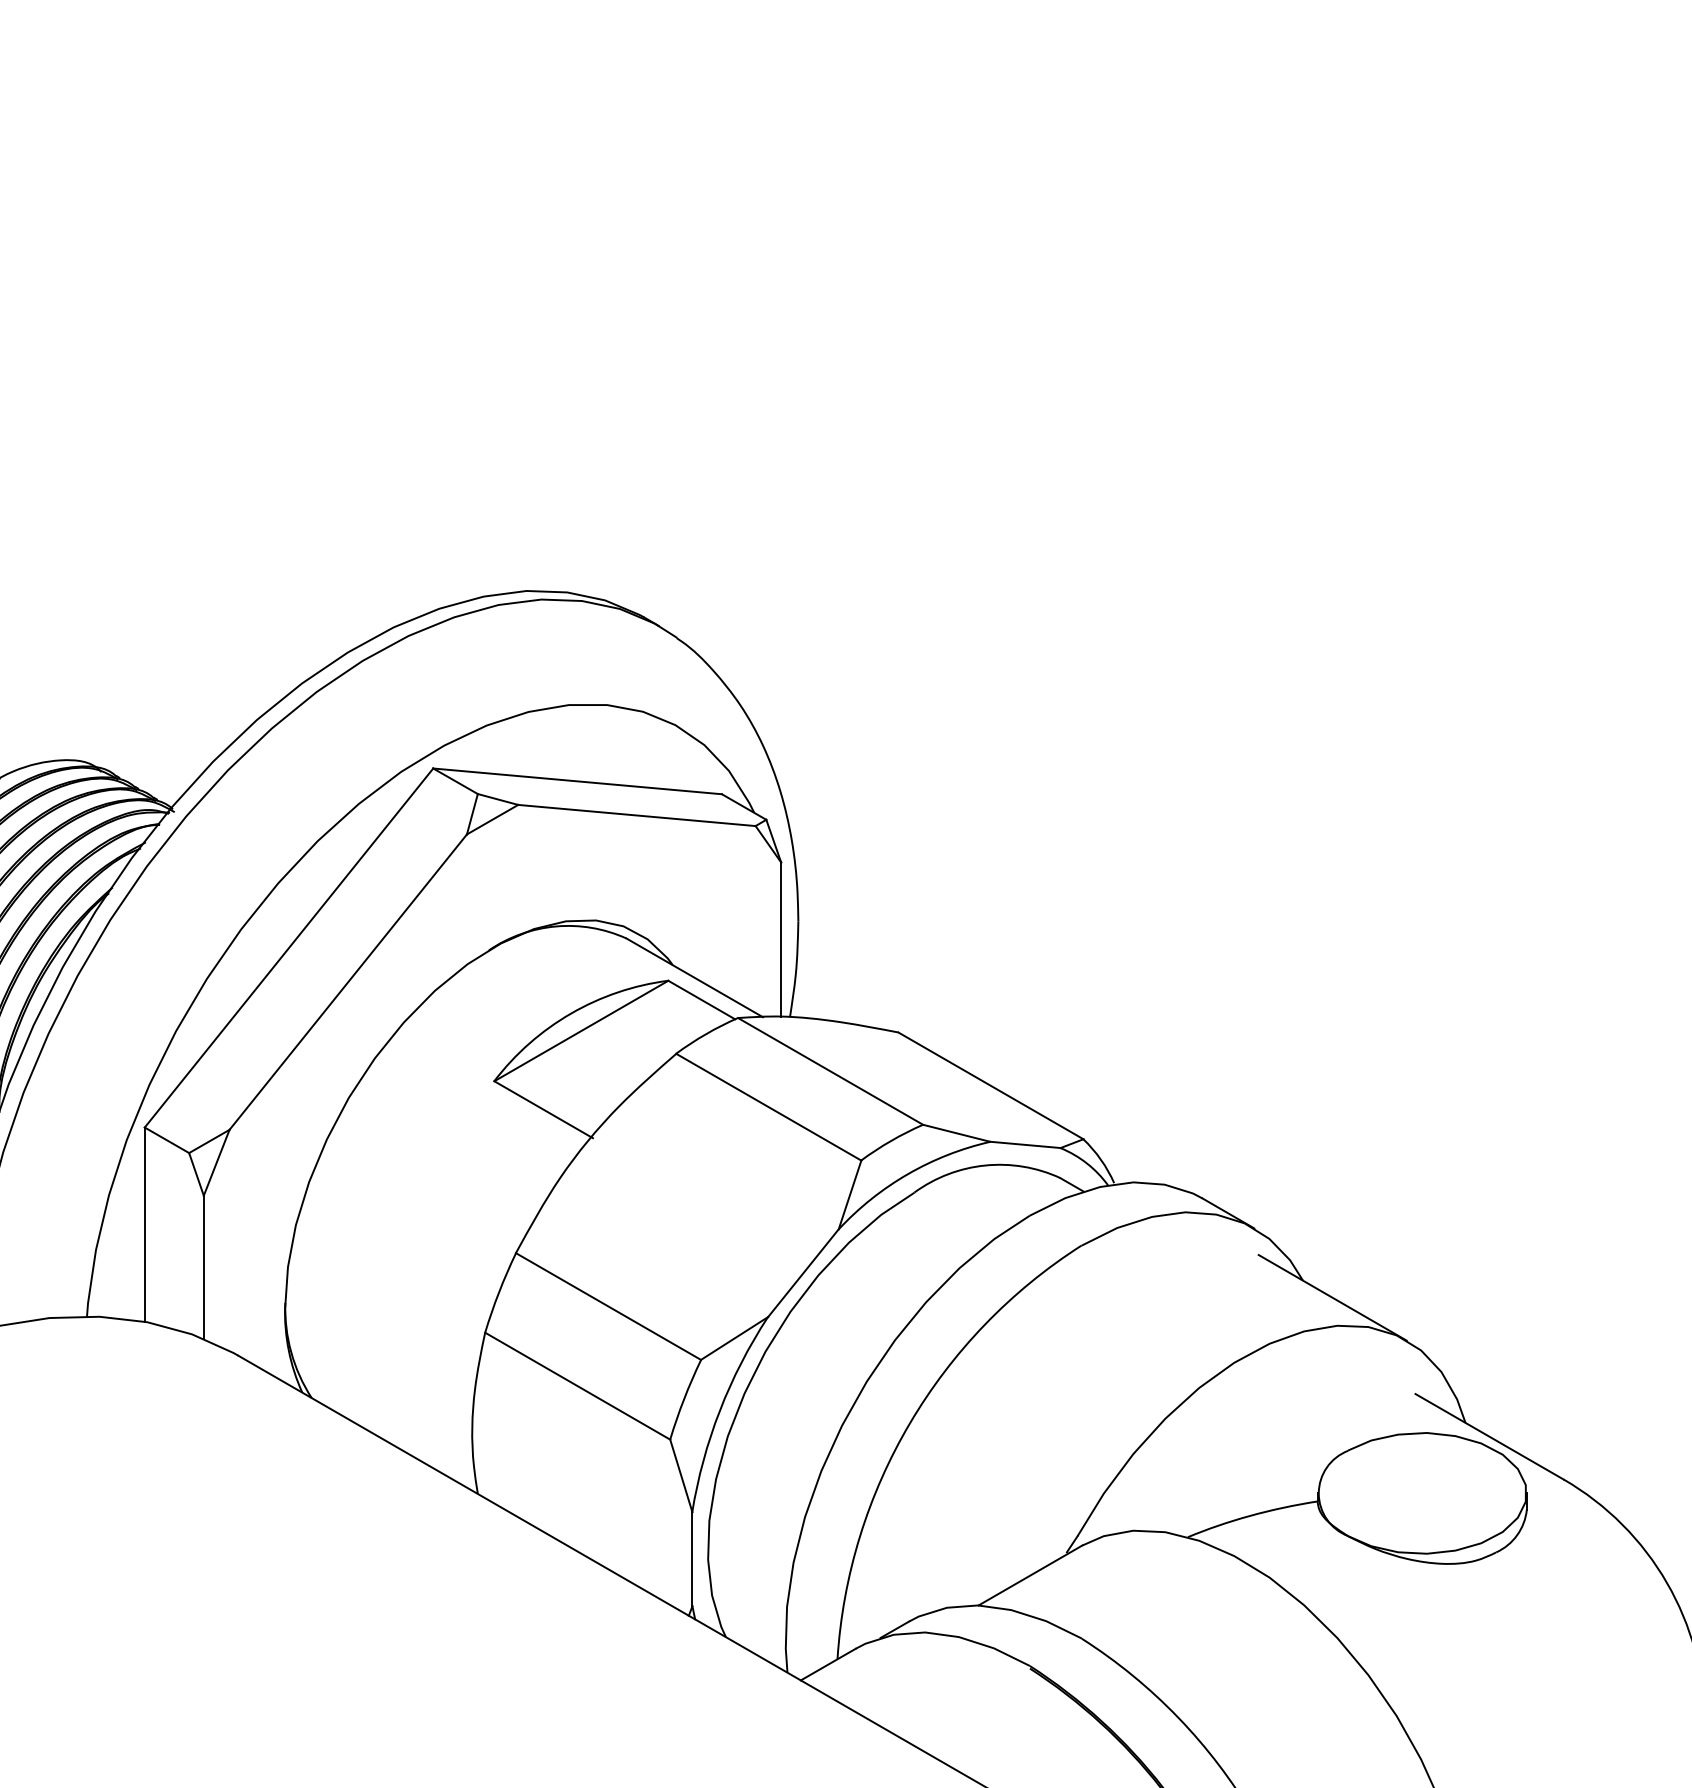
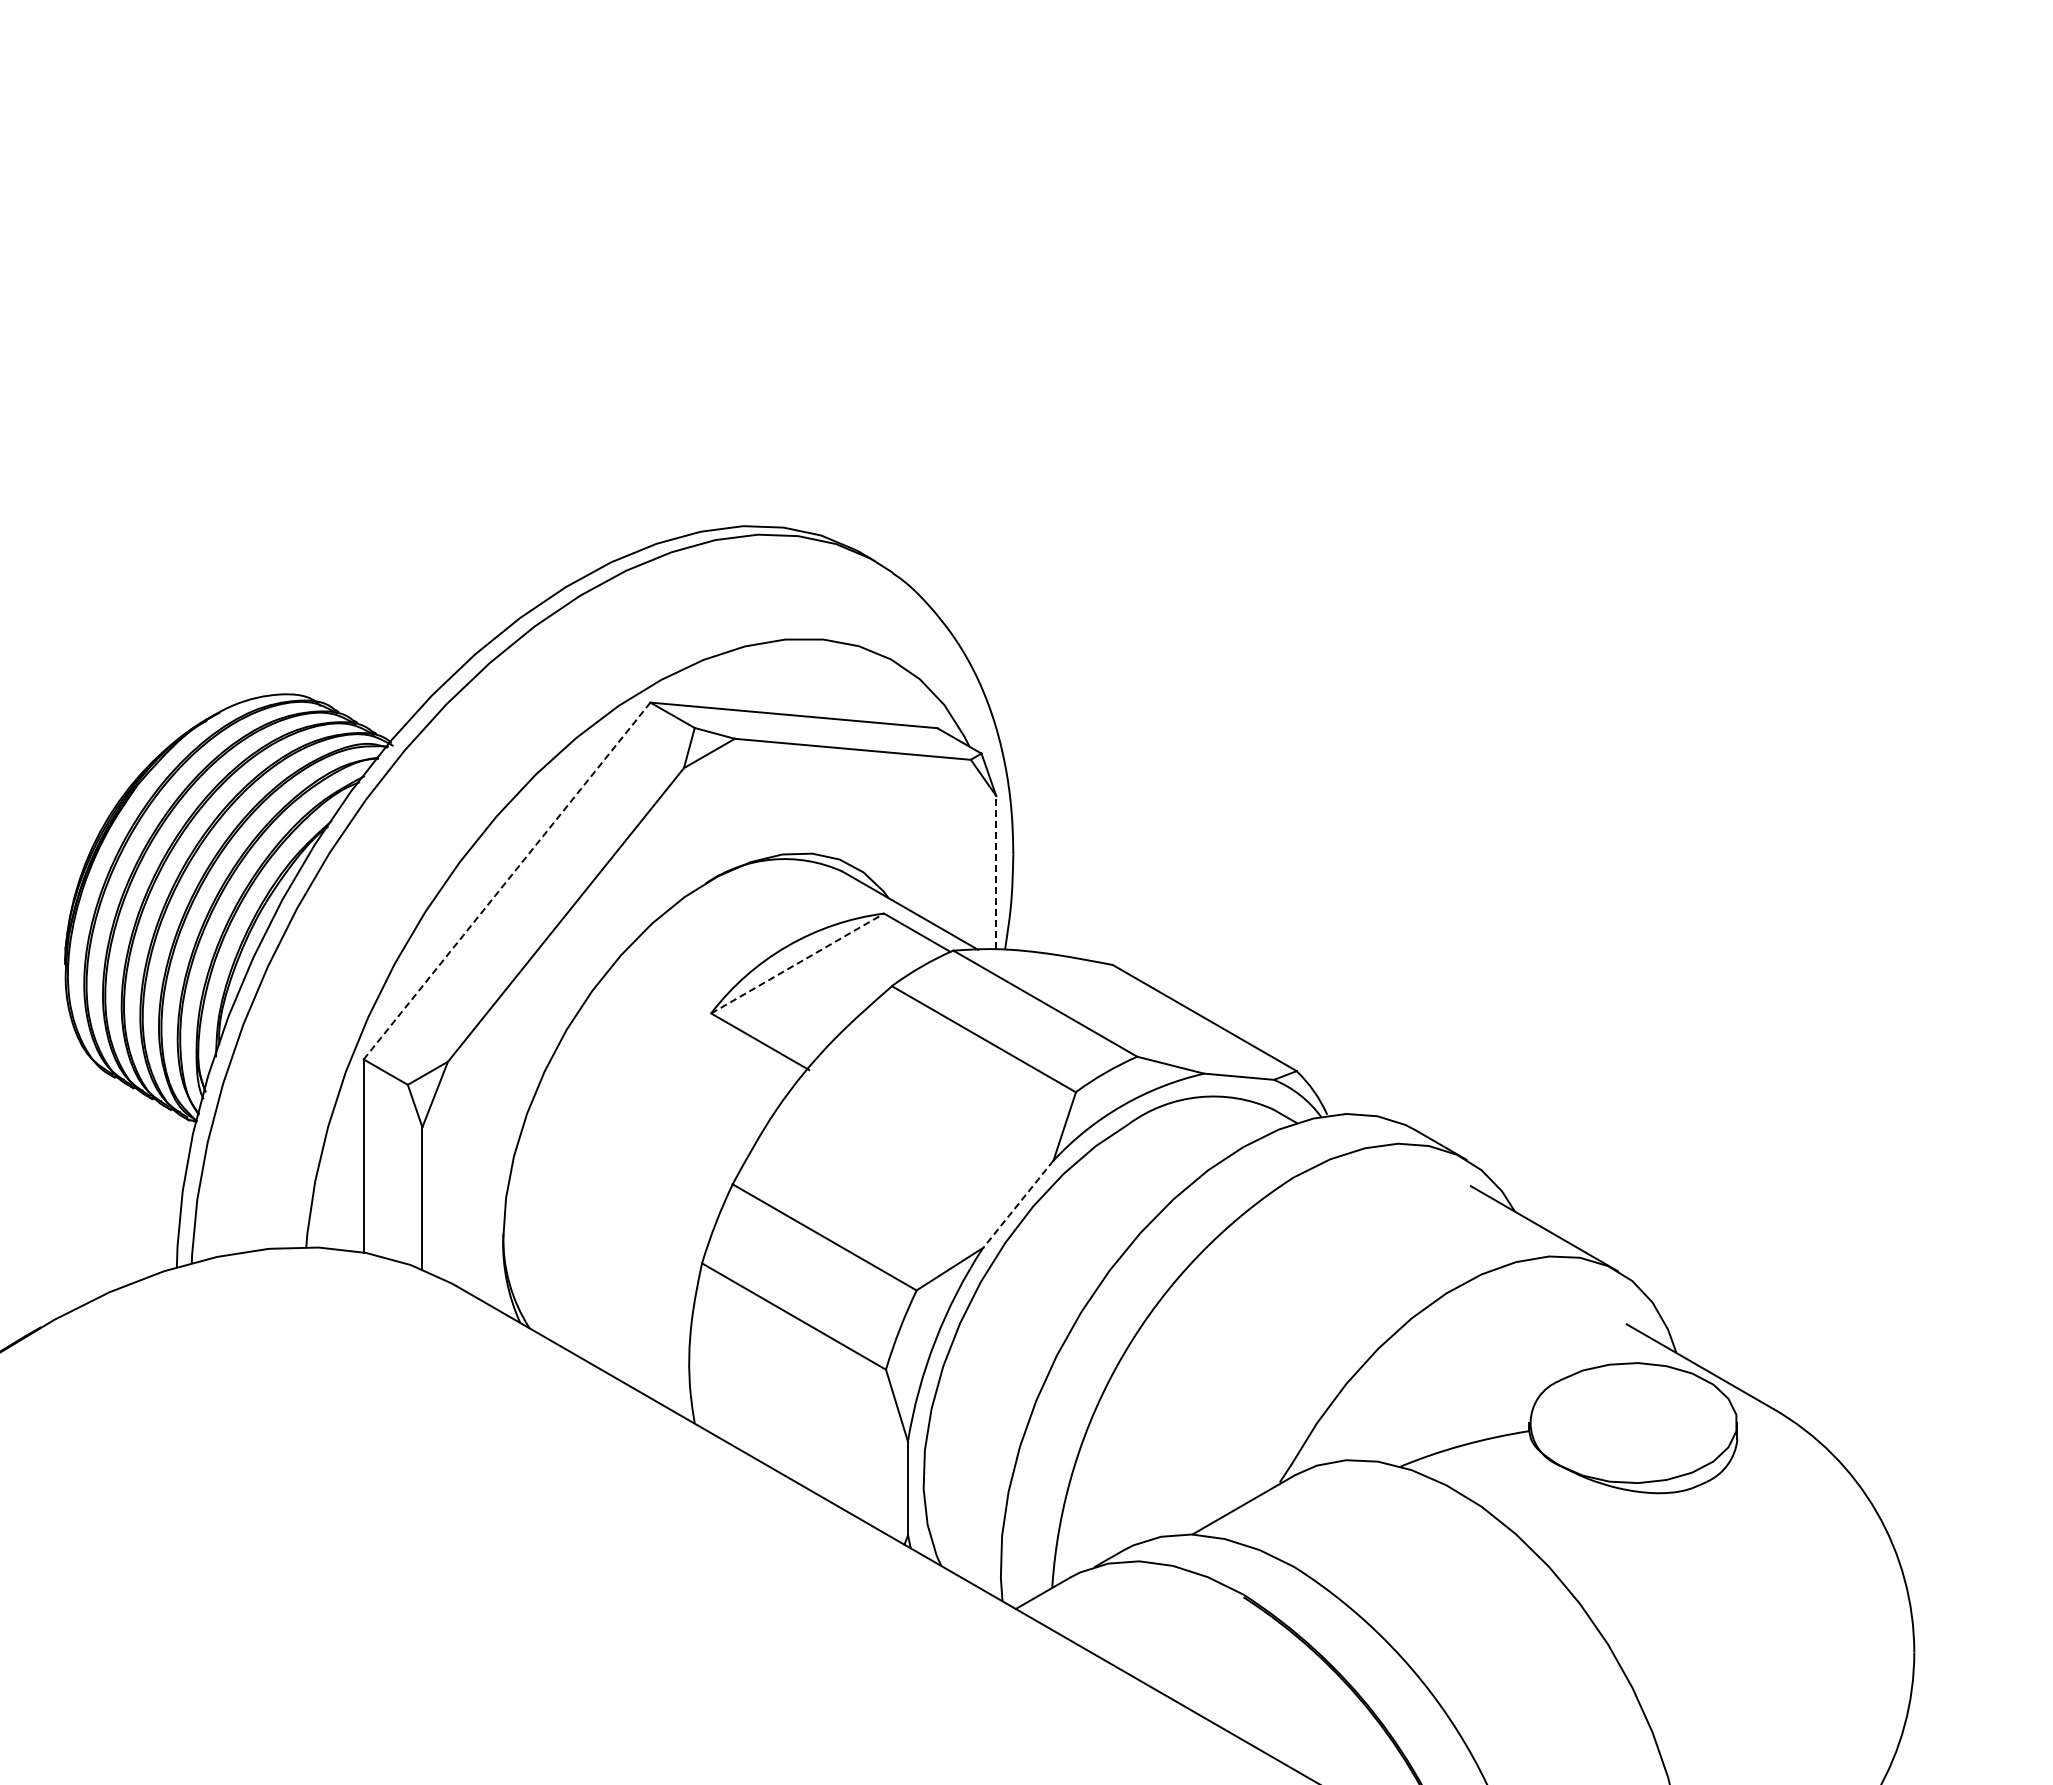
line: (781, 939) -> (996, 872), solid -> dashed
line: (289, 948) -> (507, 881), solid -> dashed
line: (581, 1030) -> (797, 963), solid -> dashed
line: (803, 1273) -> (1018, 1204), solid -> dashed

